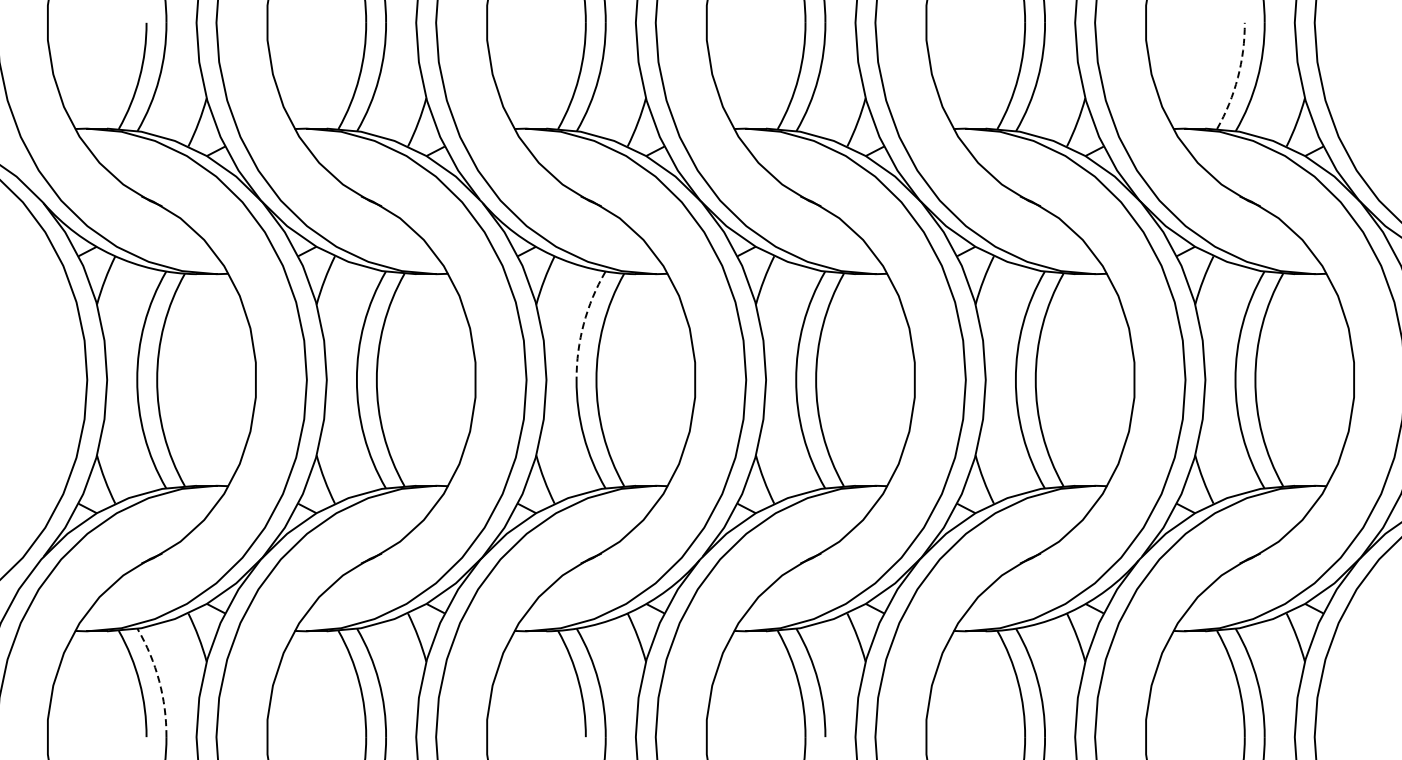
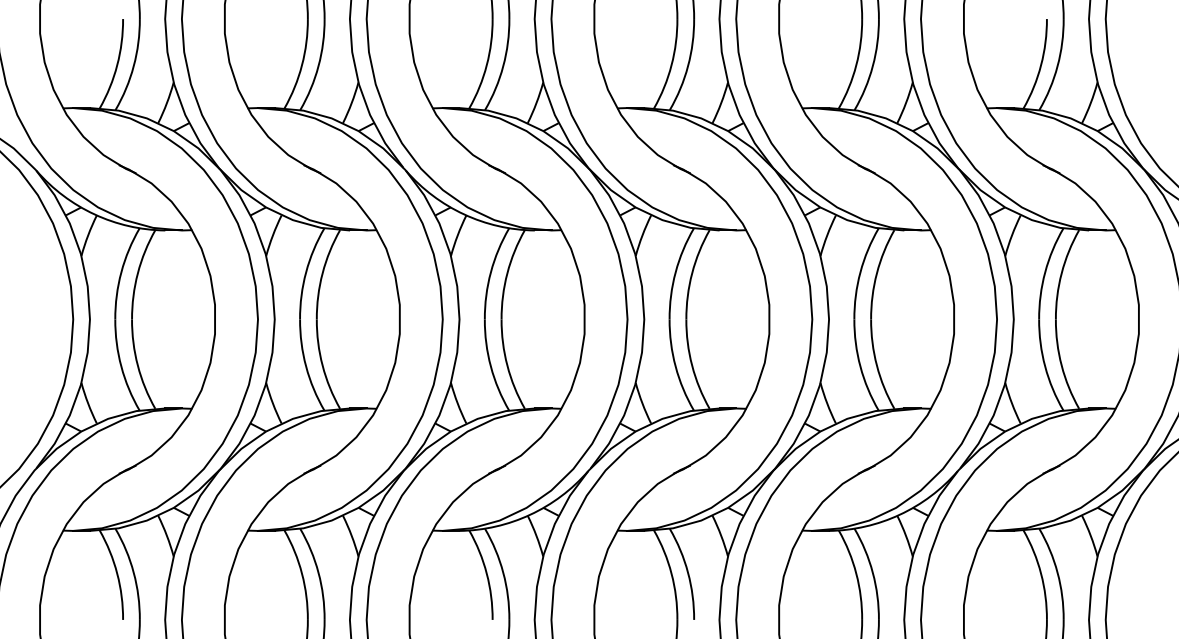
arc: (1237, 77) -> (1040, 65), dashed -> solid
arc: (583, 323) -> (490, 271), dashed -> solid
arc: (159, 681) -> (133, 573), dashed -> solid

